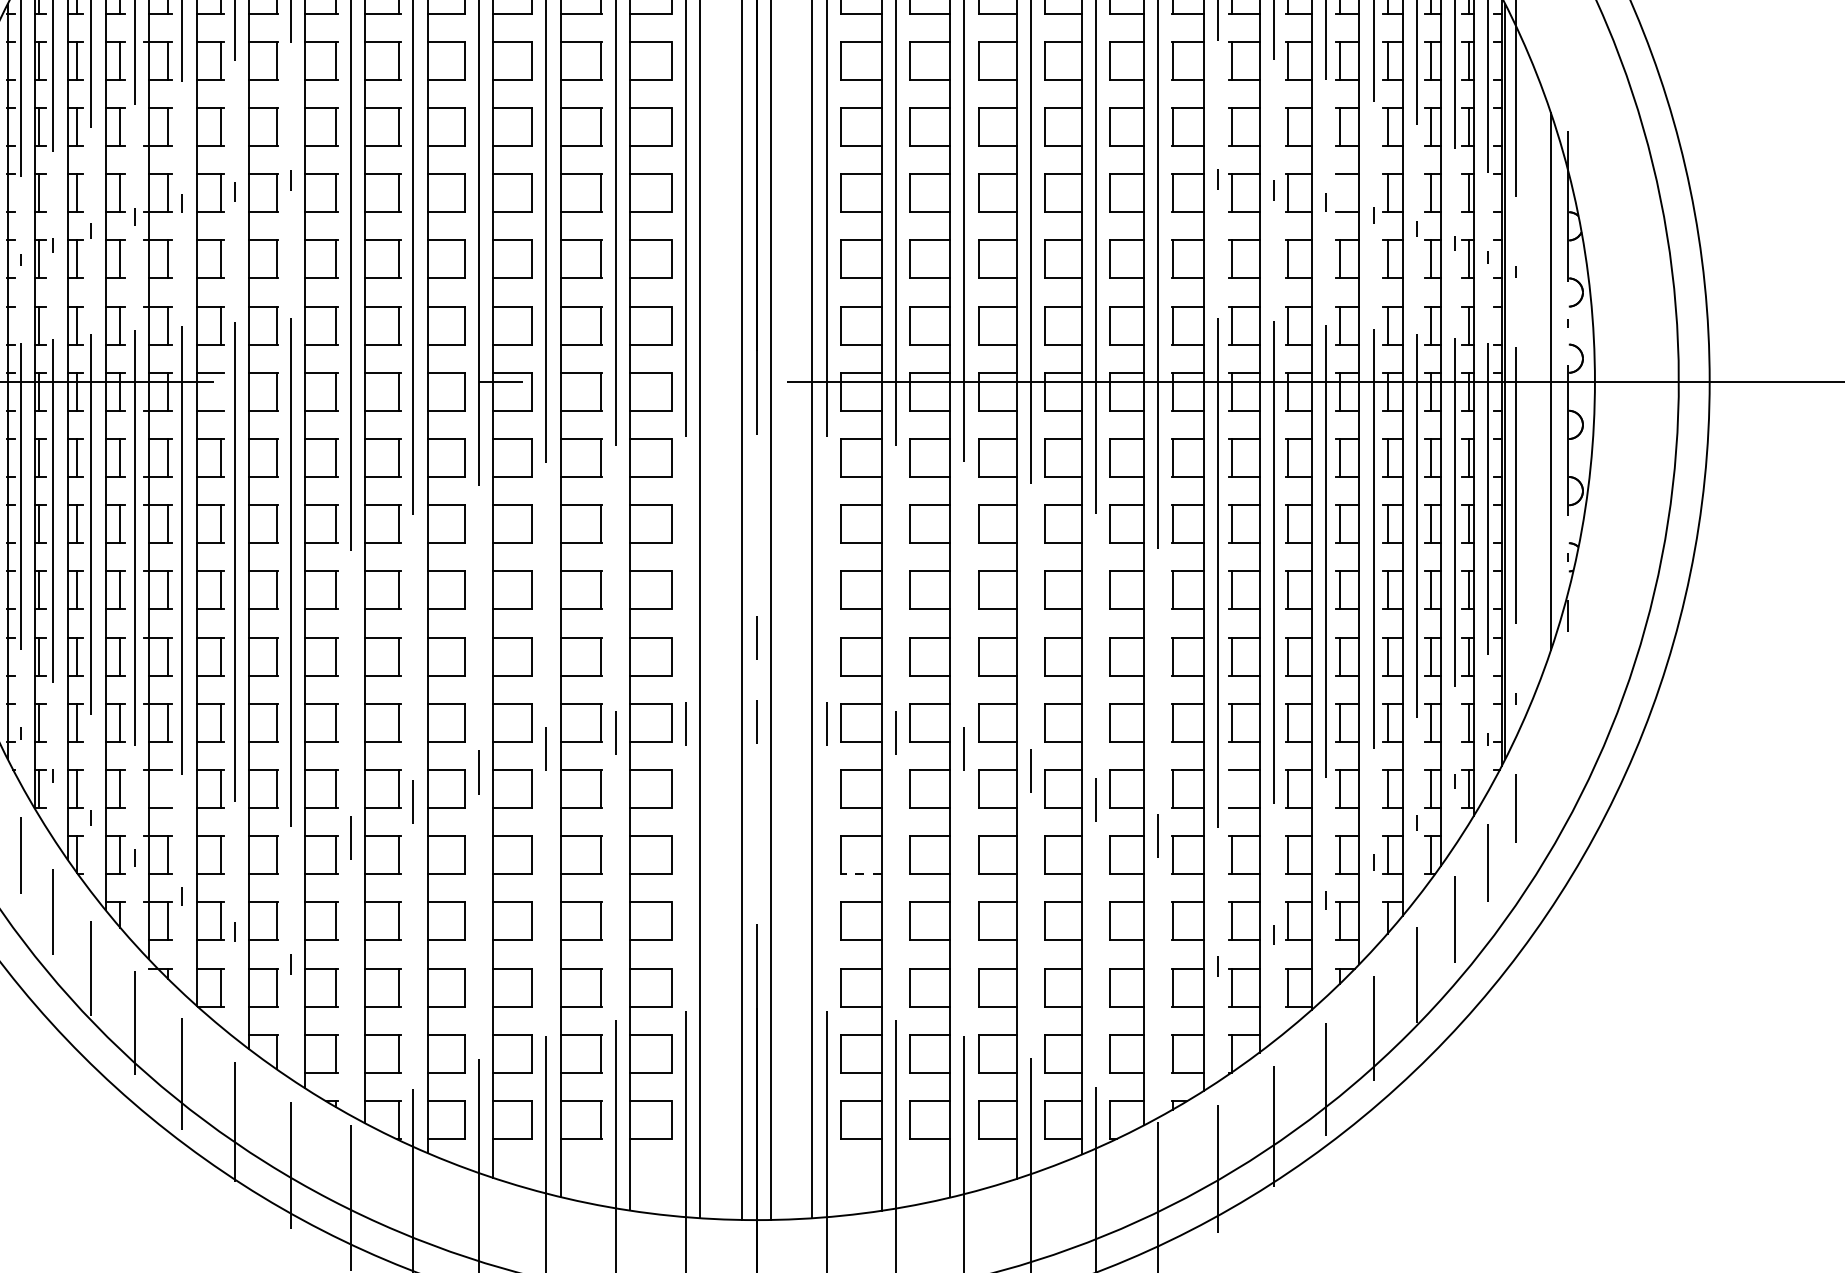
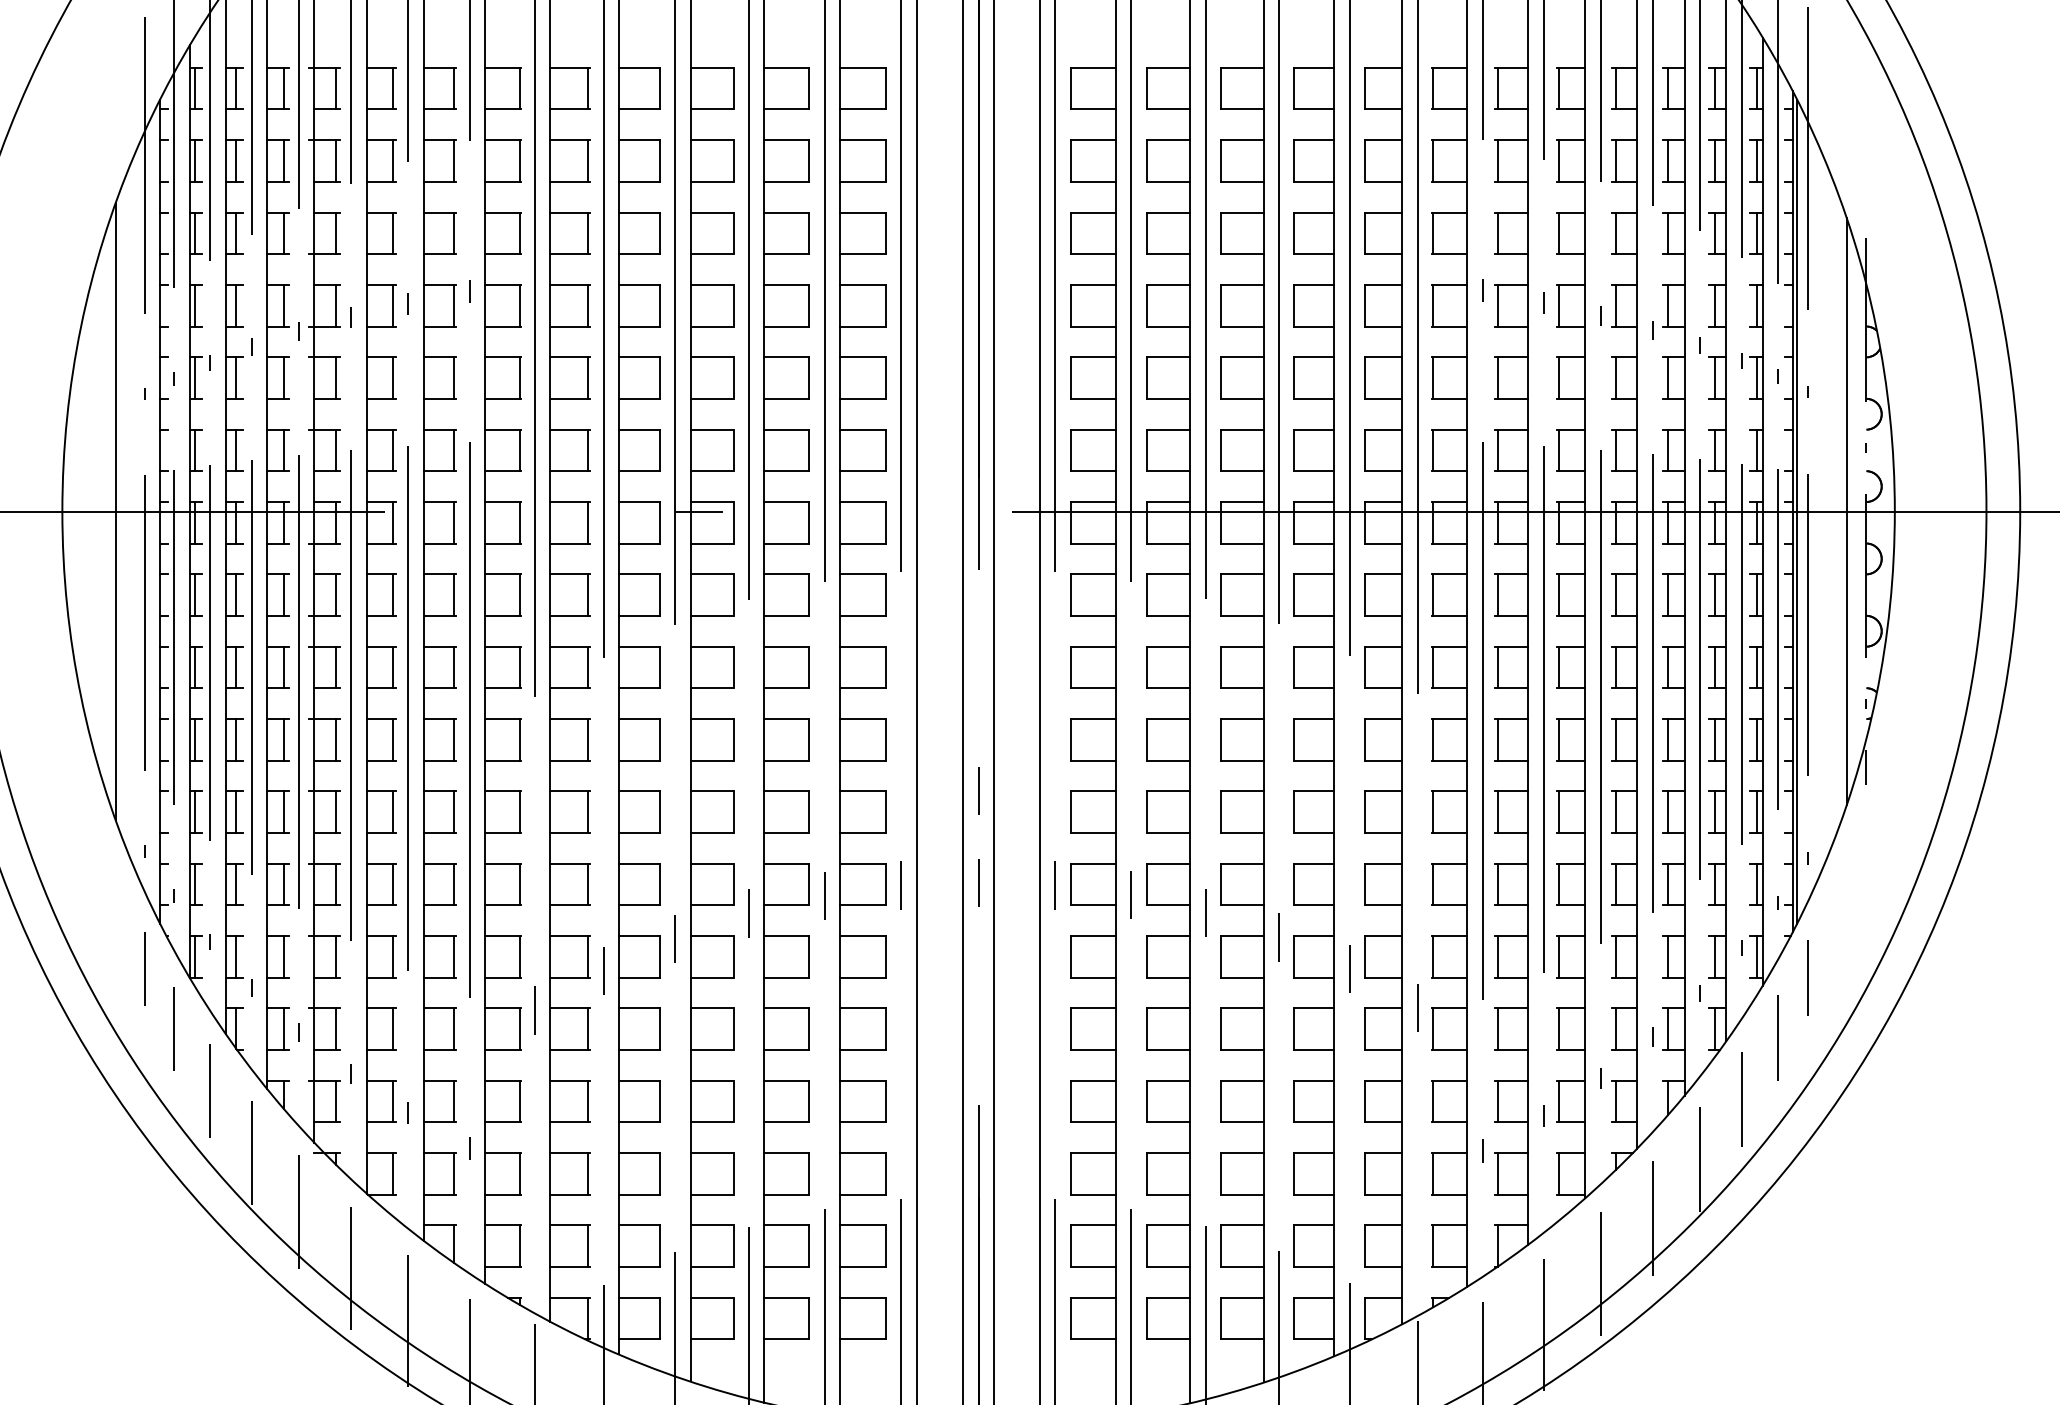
line: (1340, 192) -> (1616, 305), added
line: (220, 391) -> (392, 522), added
line: (168, 788) -> (335, 956), added
line: (1232, 788) -> (1498, 956), added
line: (860, 873) -> (1092, 1049), dashed -> solid

